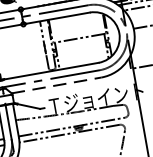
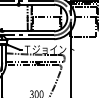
line: (57, 85) -> (30, 39), dashed -> solid

